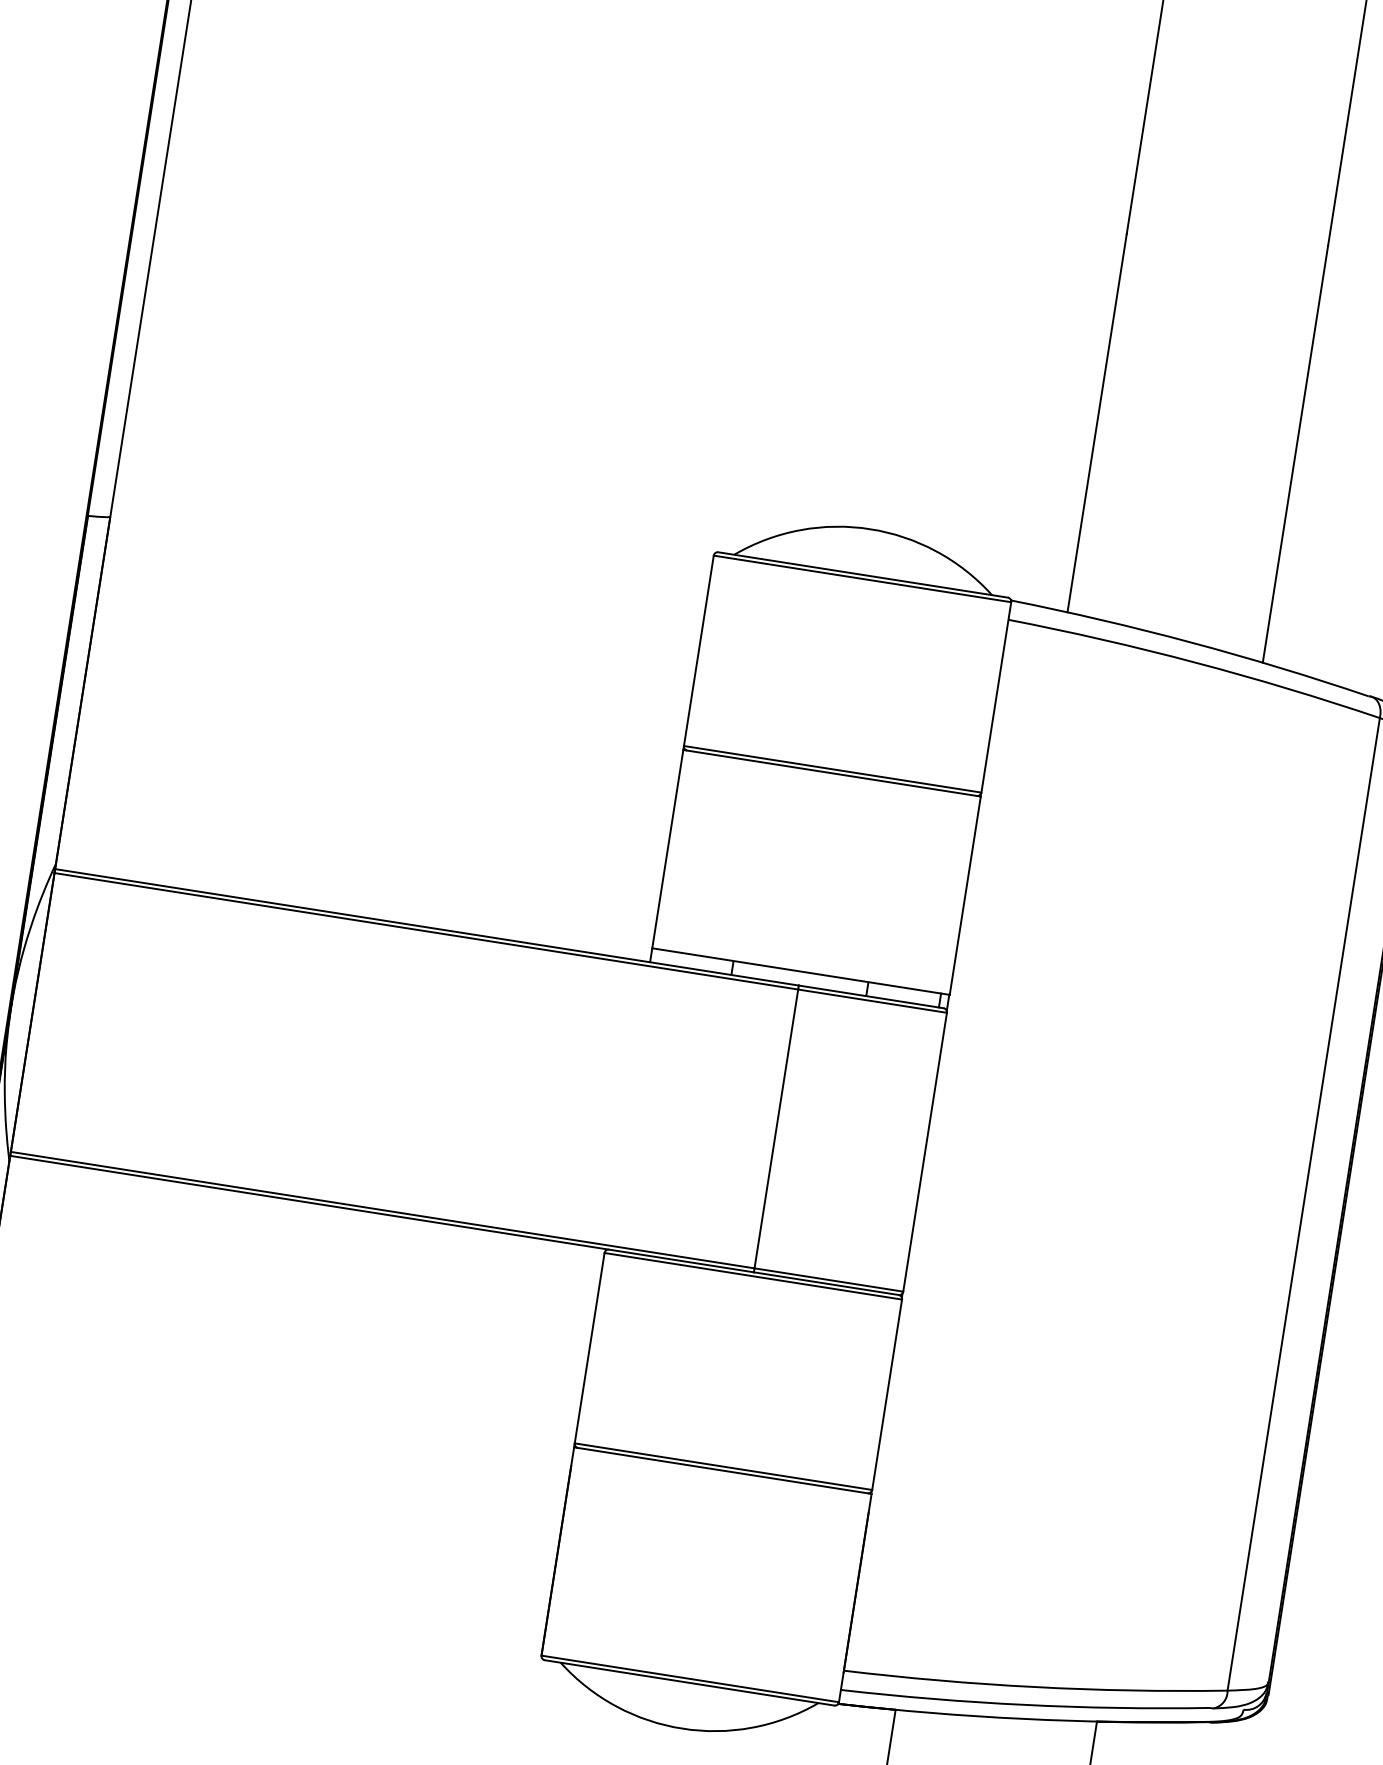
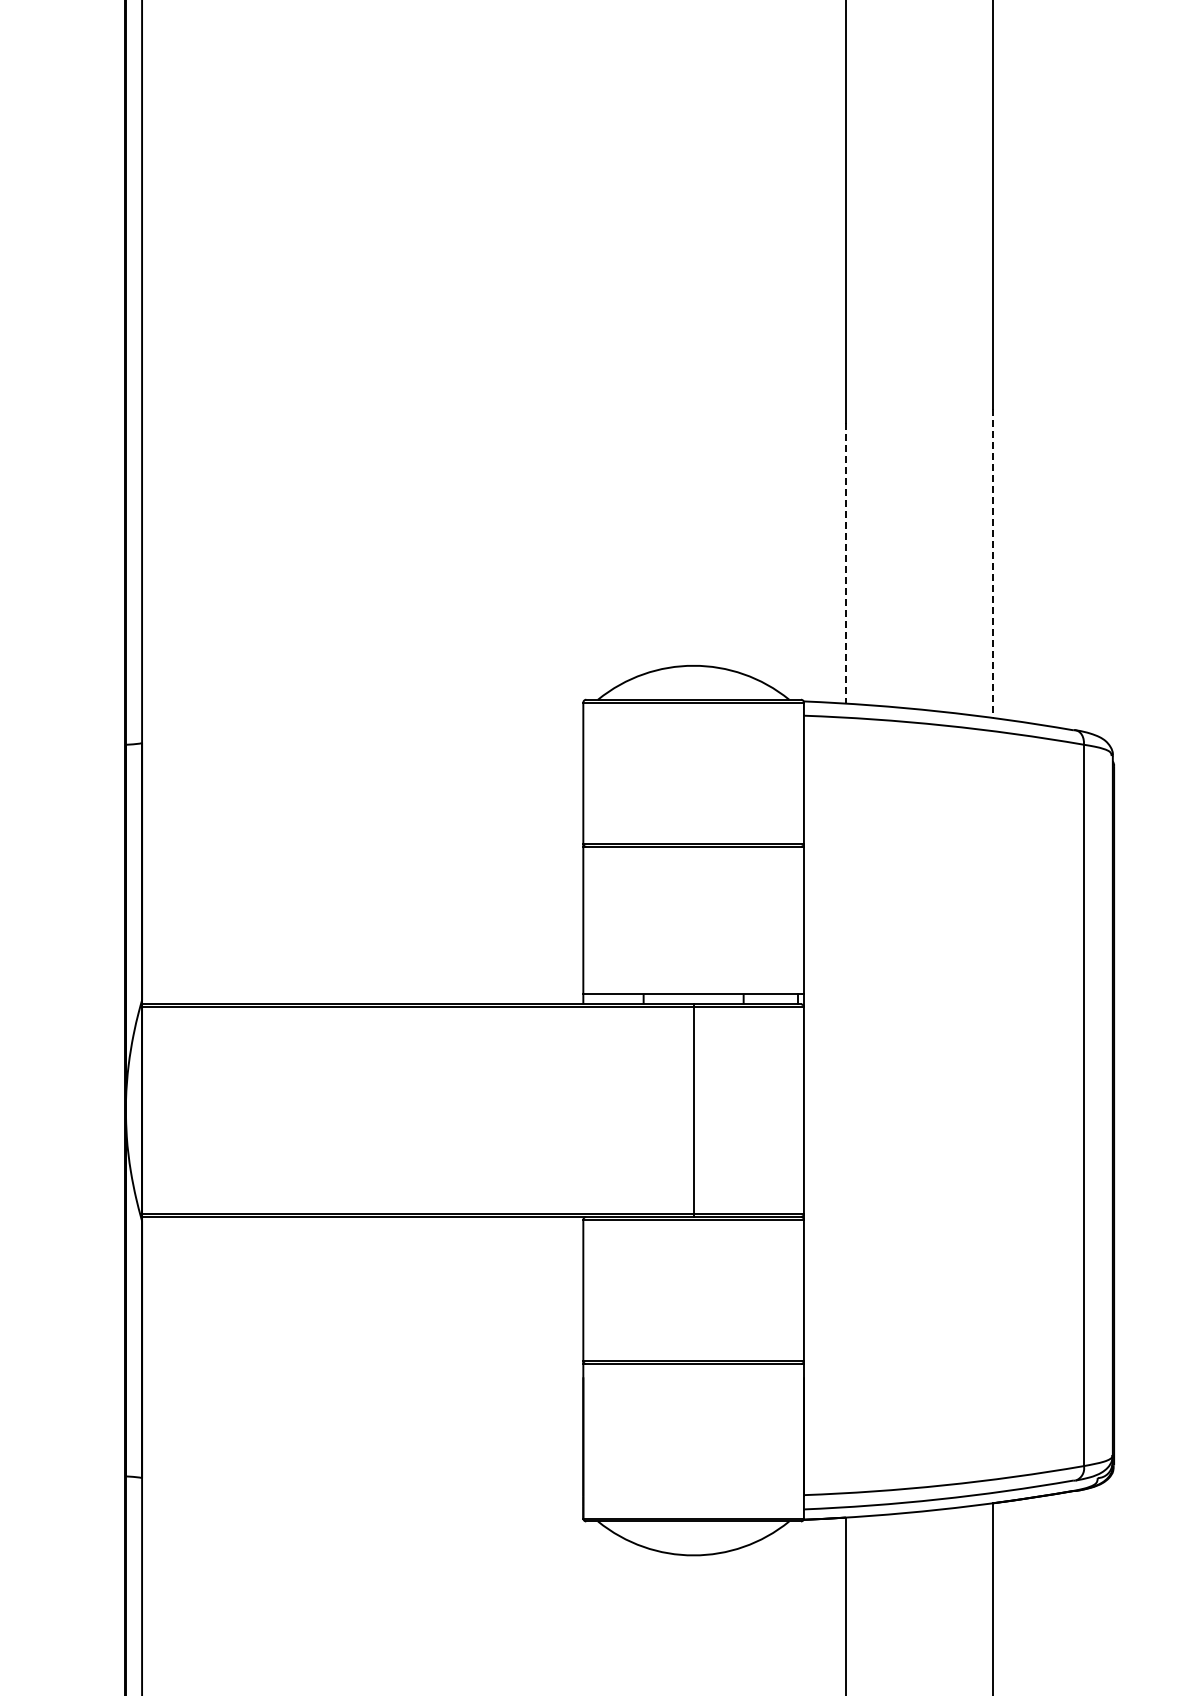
line: (1096, 423) -> (845, 563), solid -> dashed
line: (1294, 454) -> (992, 563), solid -> dashed

